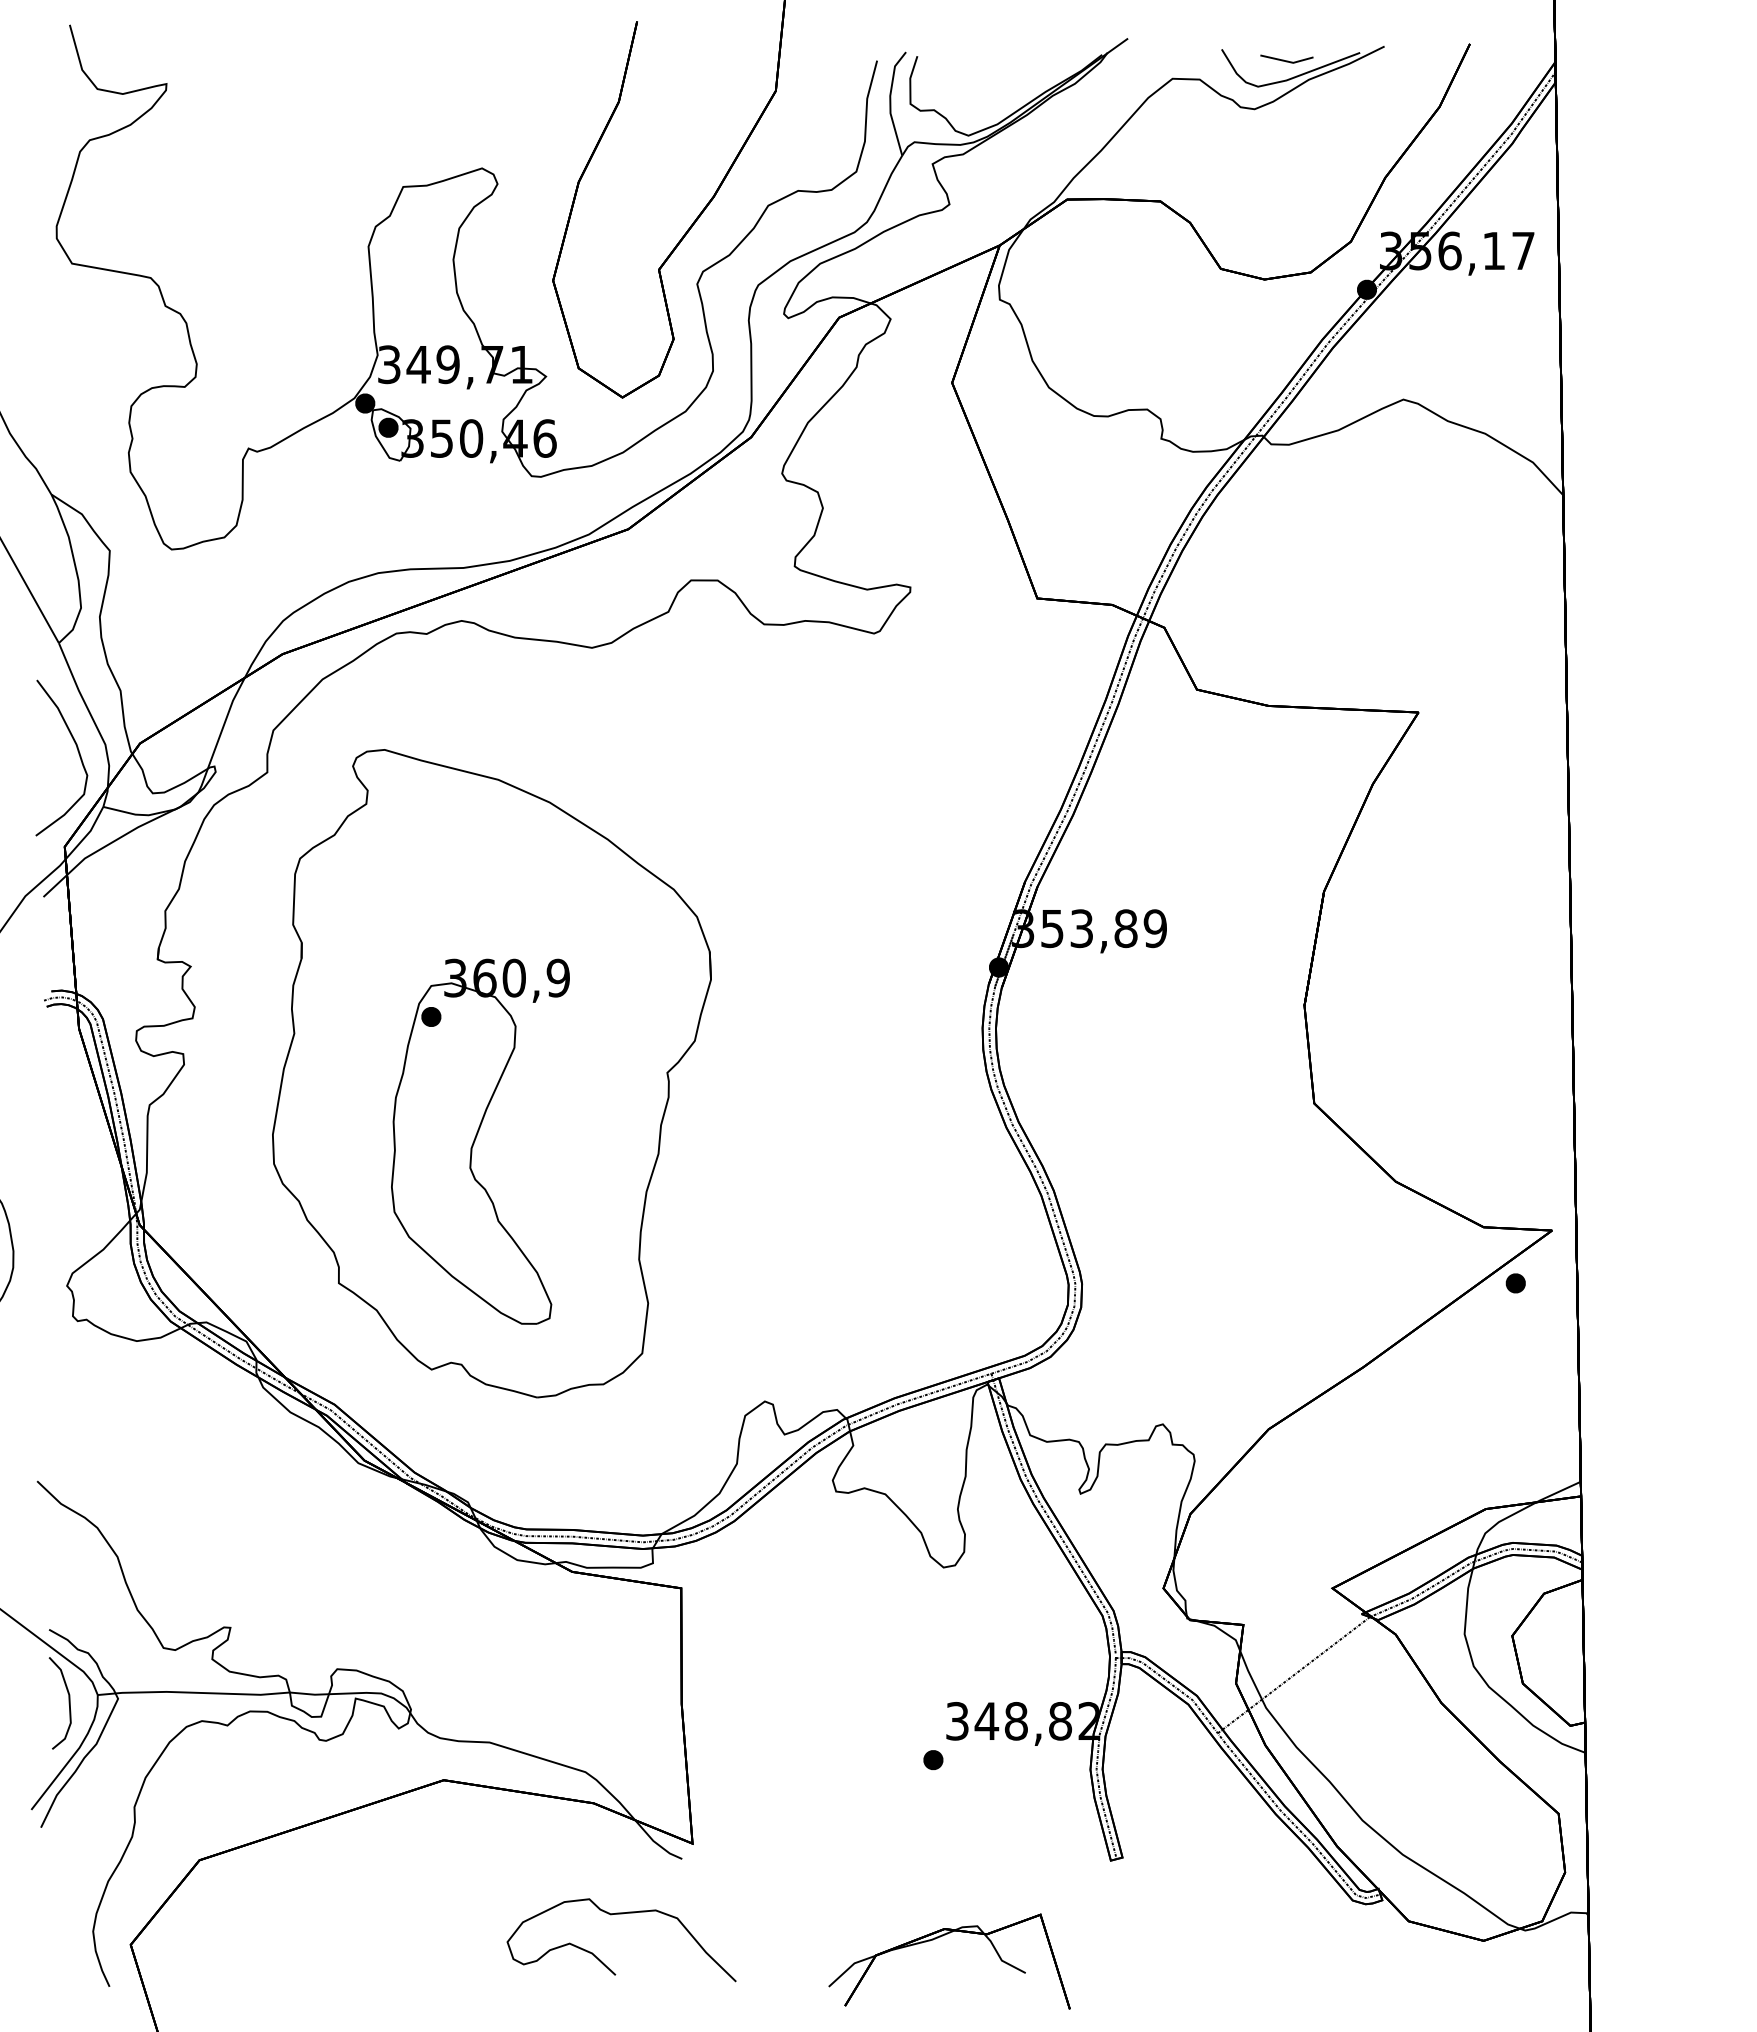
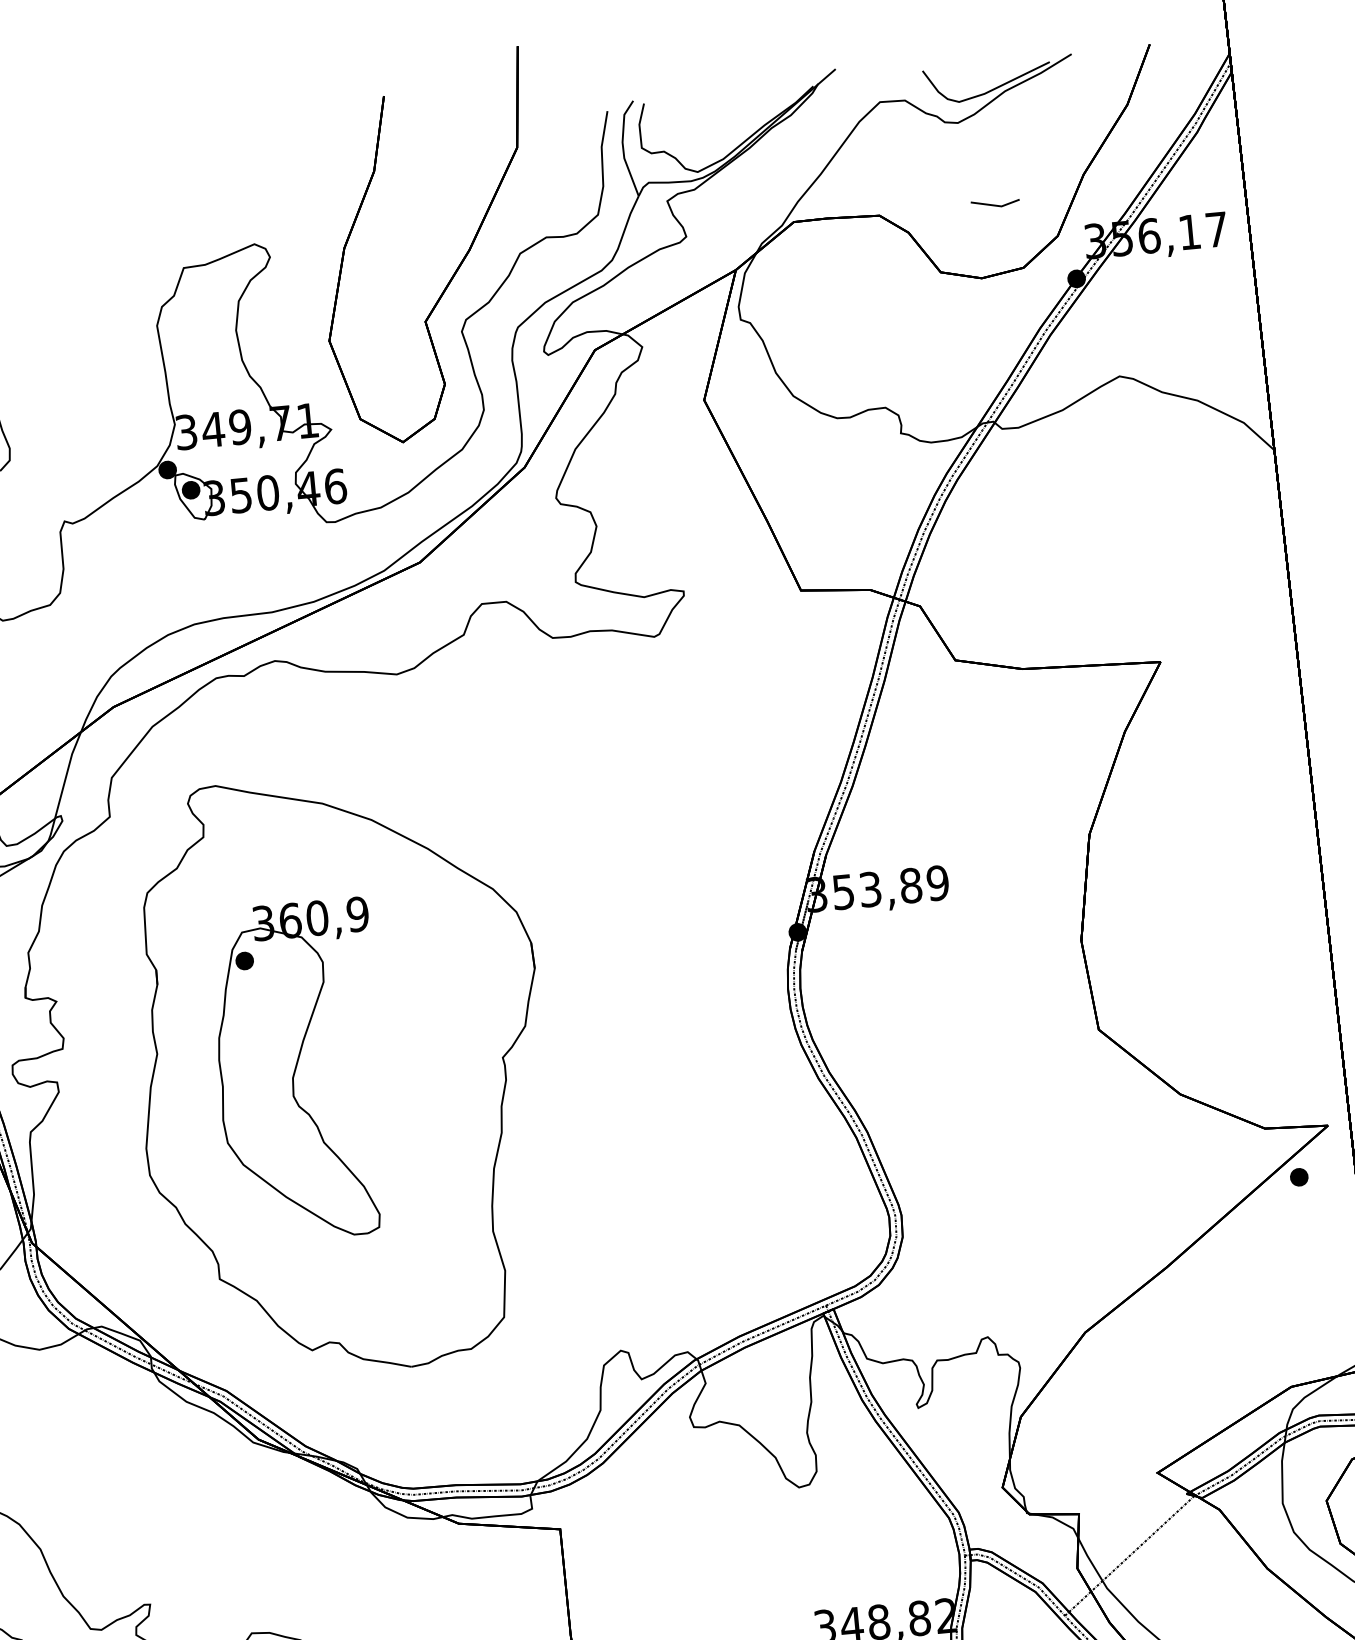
line: (1286, 60) -> (995, 204), moved
part: (480, 1141) -> (300, 1070), moved

